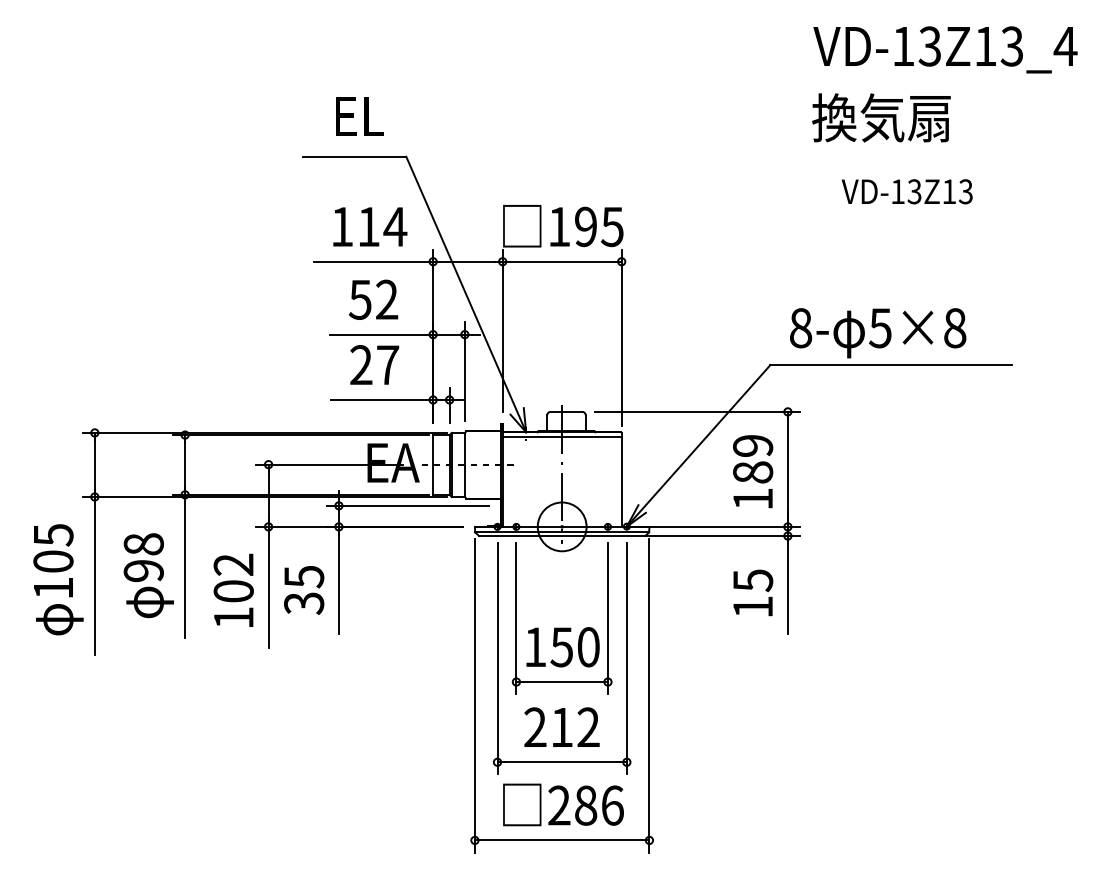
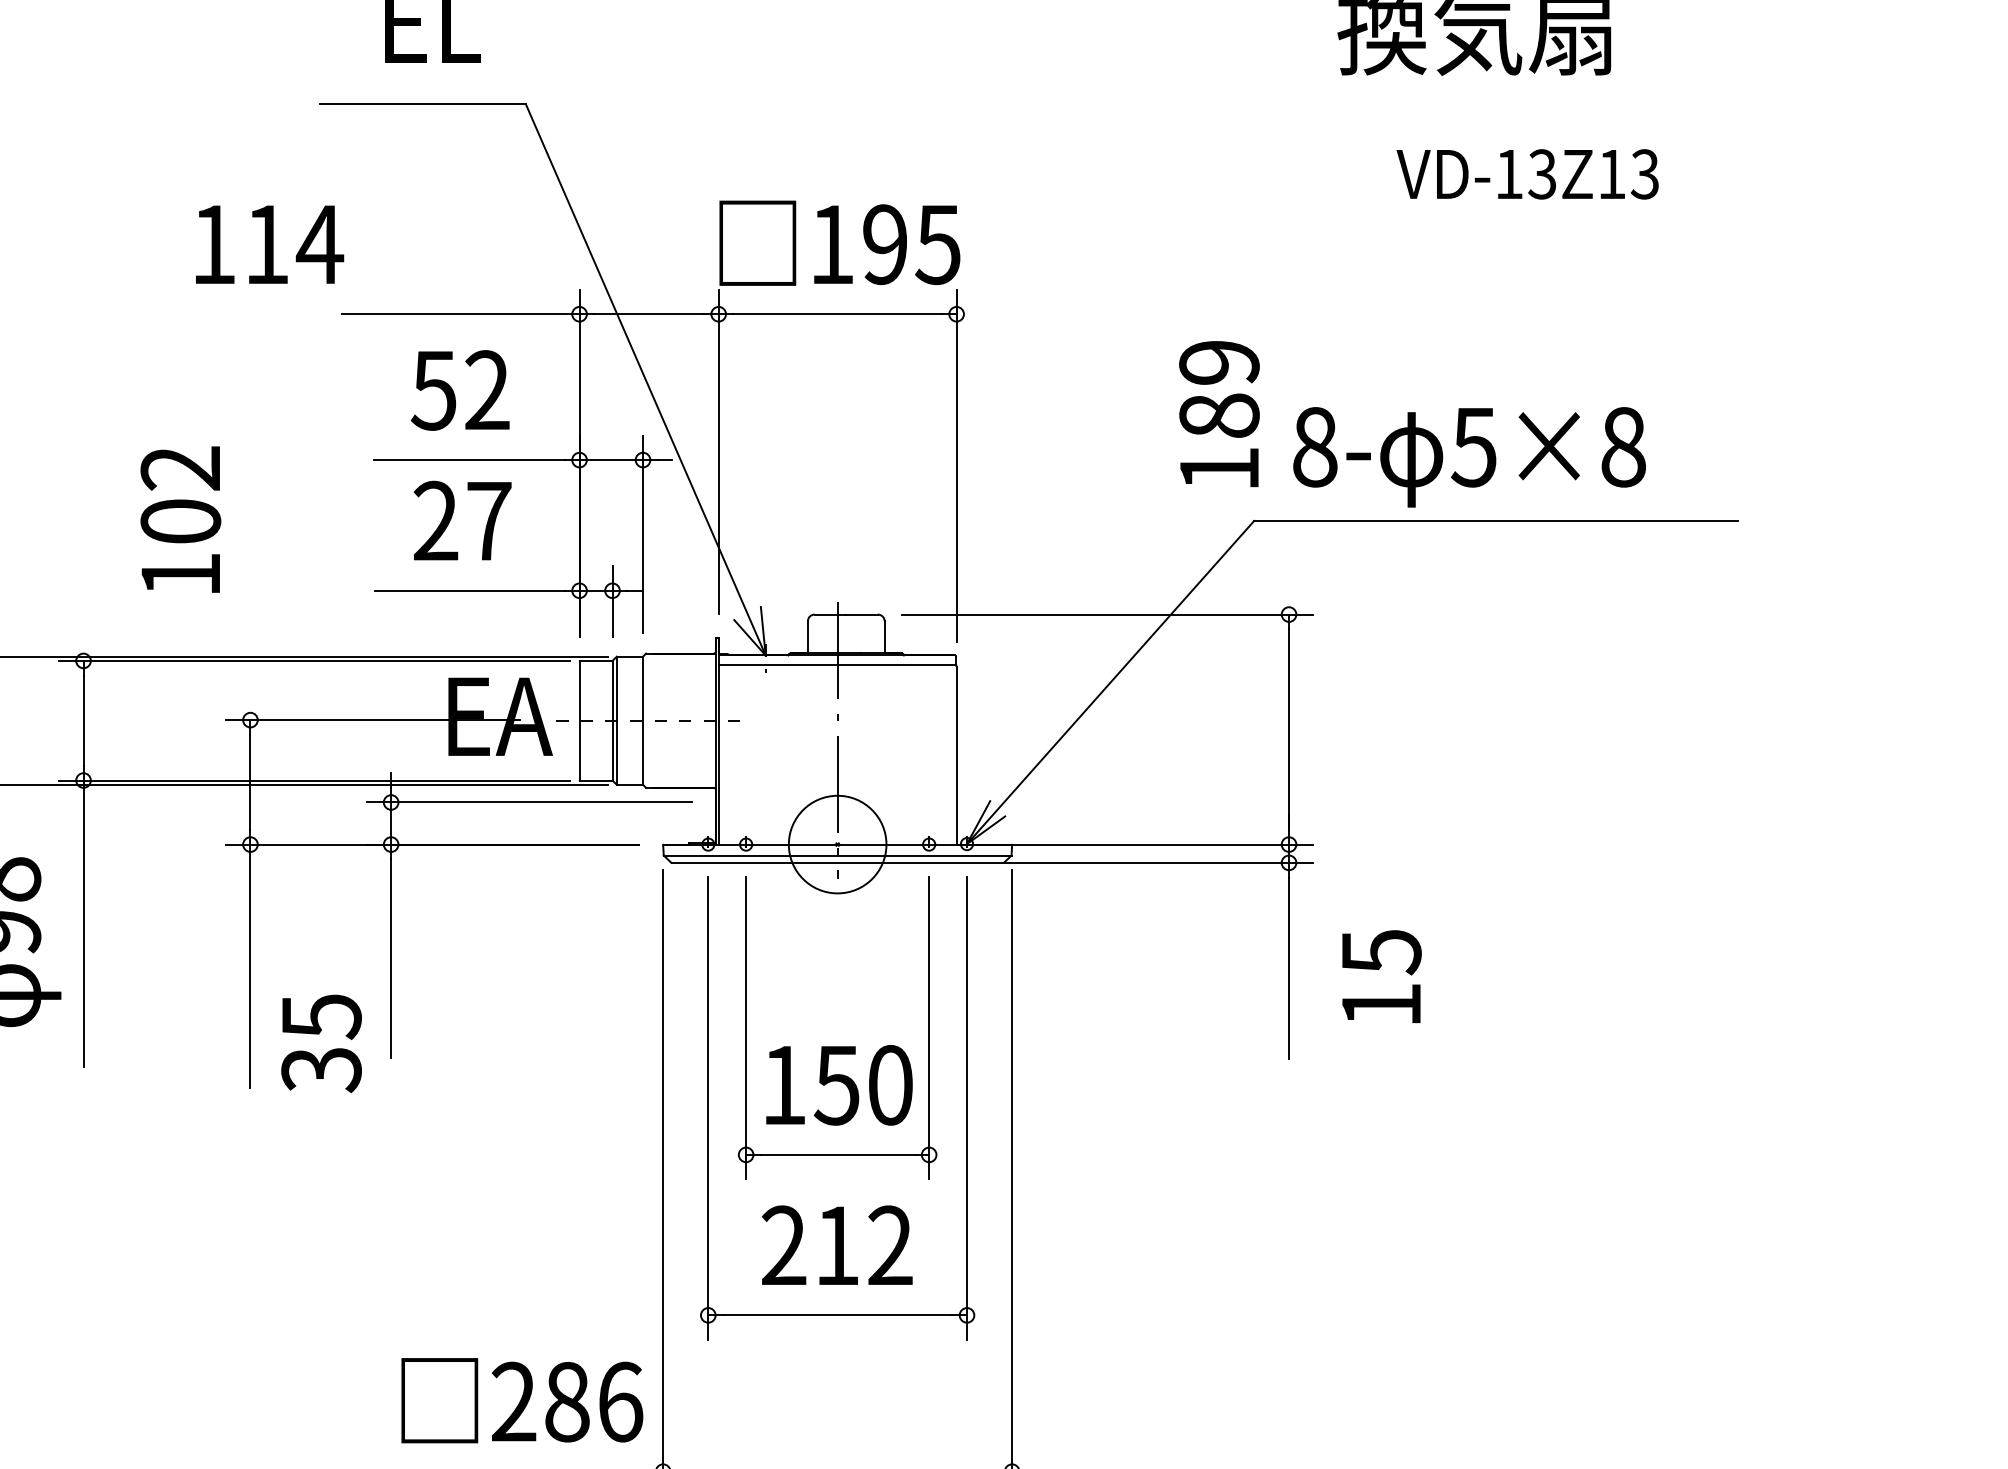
text: (370, 226) -> (270, 243), moved
text: (753, 471) -> (1220, 413), moved
text: (233, 589) -> (180, 517), moved
text: (304, 590) -> (322, 1043), moved
text: (753, 592) -> (1382, 975), moved
text: (563, 804) -> (522, 1399), moved

